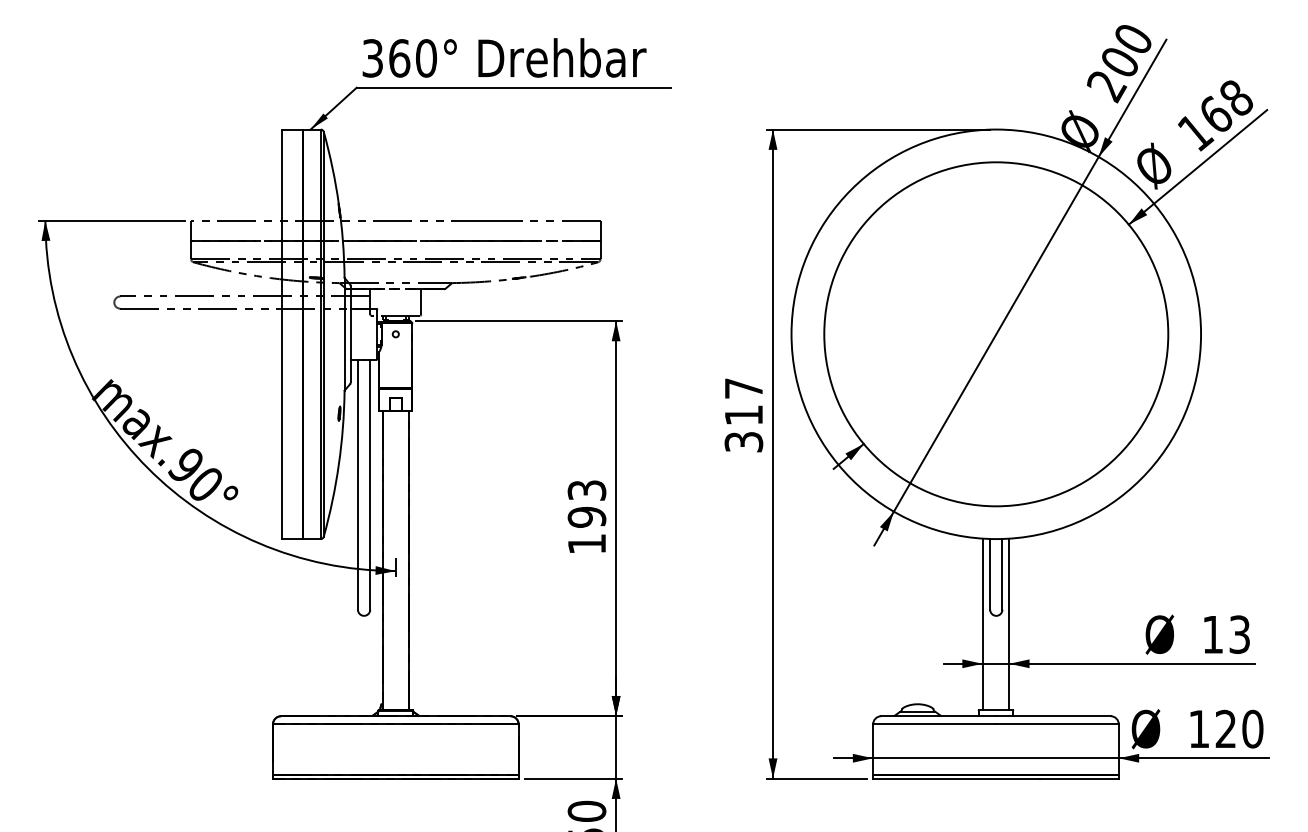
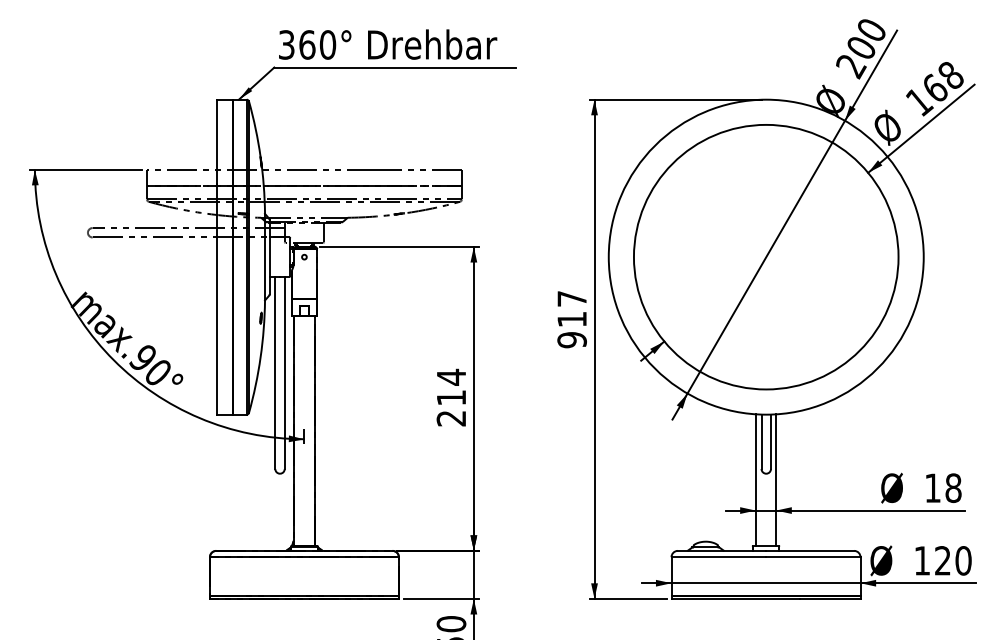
text: (743, 441) -> (571, 339), 317 -> 917
text: (586, 516) -> (451, 397), 193 -> 214
text: (1239, 634) -> (953, 488), 13 -> 18

